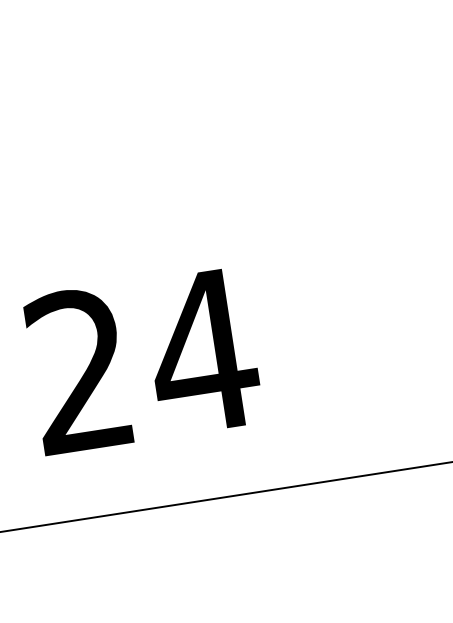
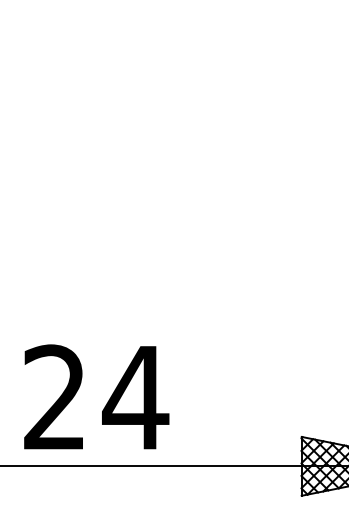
text: (142, 359) -> (96, 396), moved

